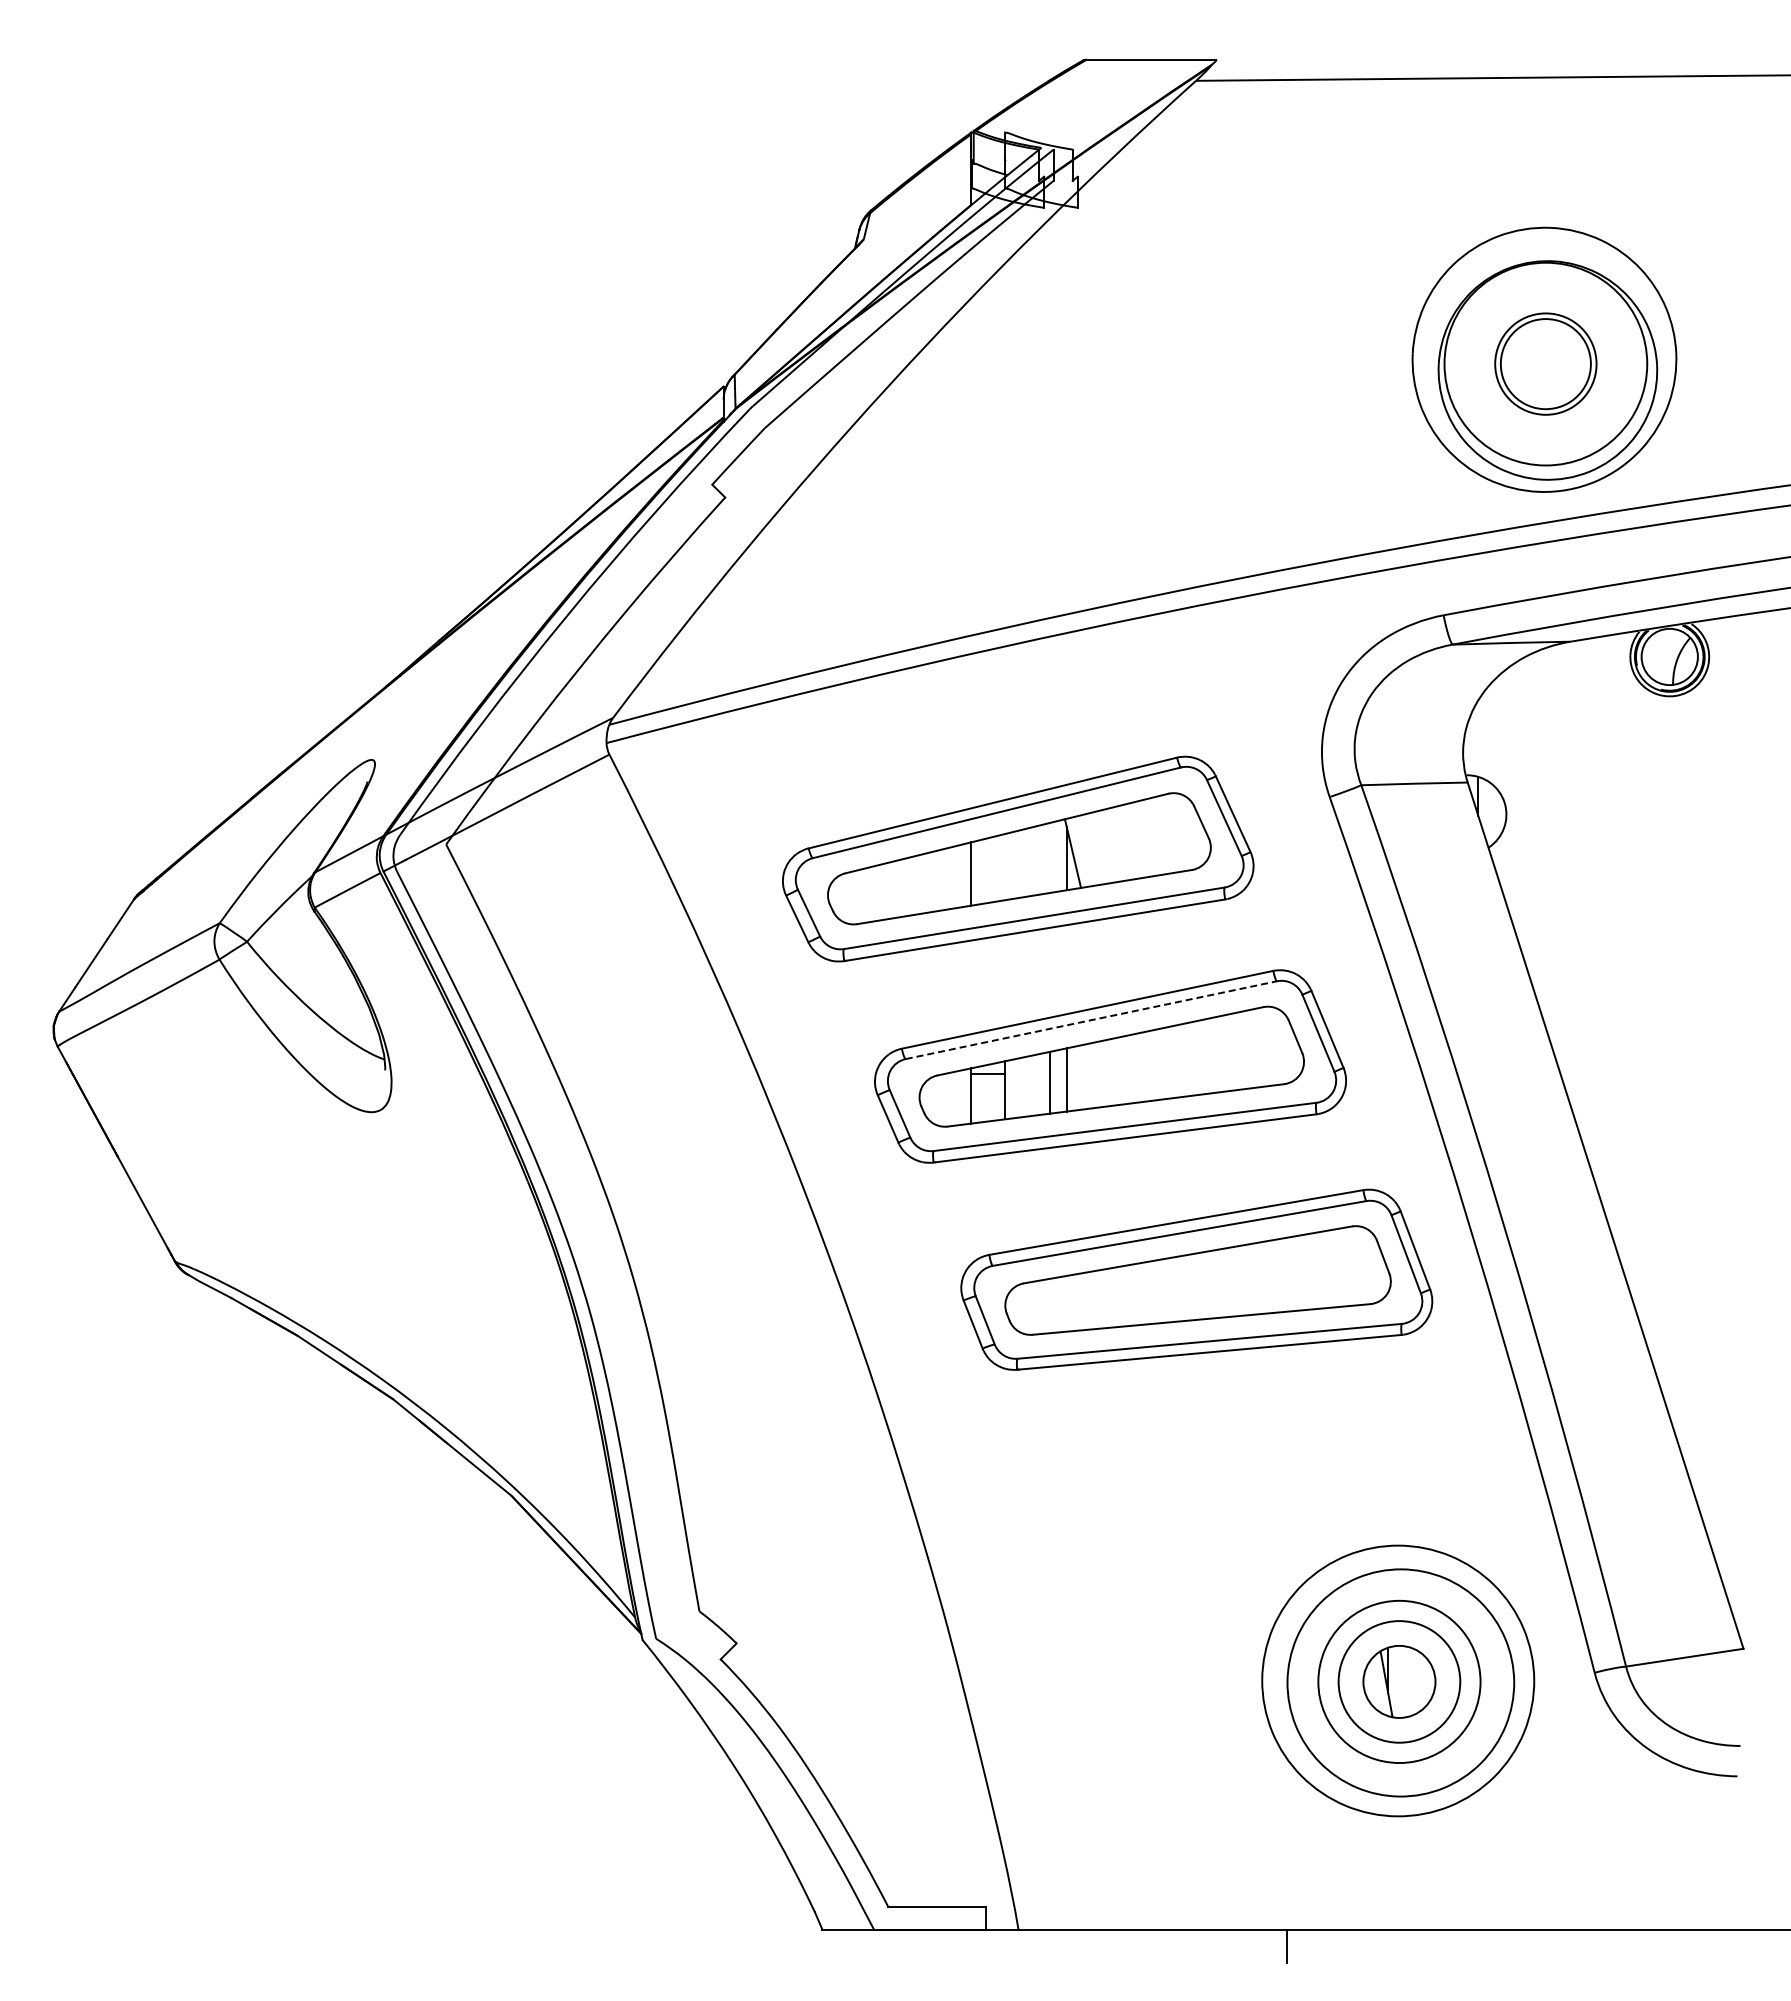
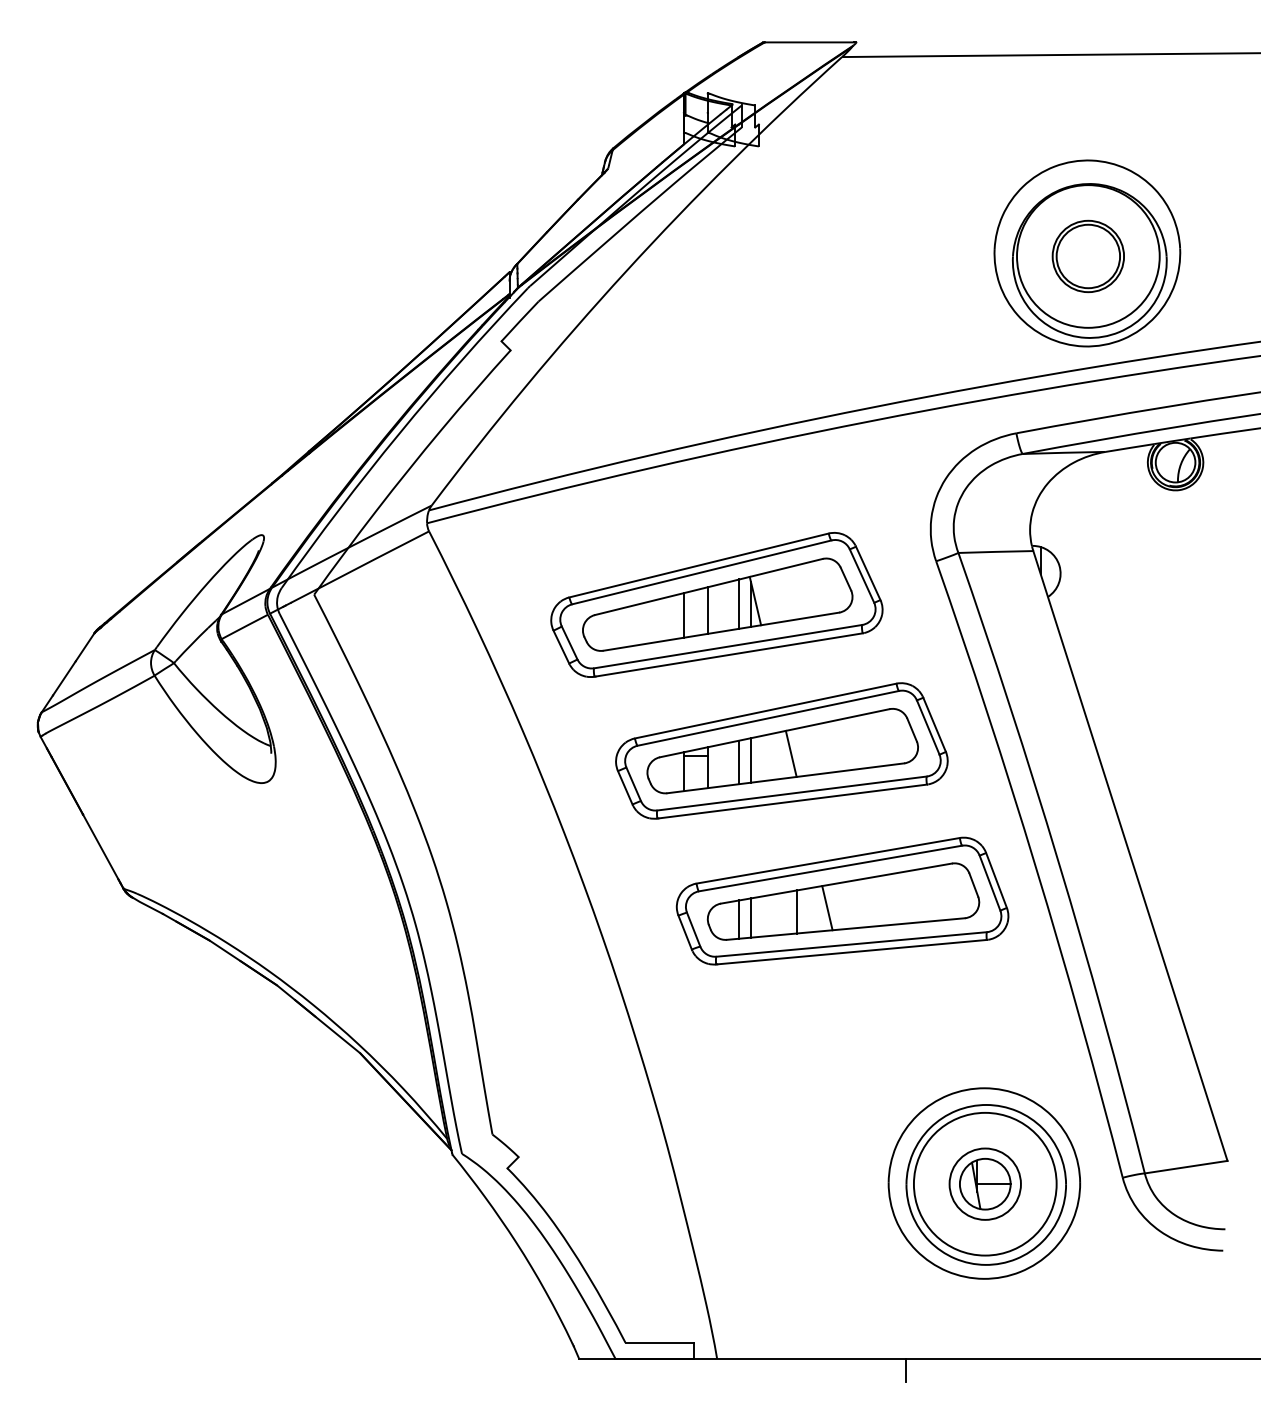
line: (1050, 857) -> (739, 603), added
line: (1005, 866) -> (707, 610), added
line: (1091, 1020) -> (768, 718), dashed -> solid
line: (1123, 1070) -> (791, 753), added
line: (1174, 1289) -> (826, 907), added
line: (1131, 1294) -> (796, 911), added
line: (1066, 1303) -> (750, 917), added
line: (1050, 1305) -> (739, 919), added
circle: (1399, 1681) -> (985, 1183), size x0.62
circle: (1399, 1681) -> (985, 1183), size x1.67
line: (1411, 1681) -> (993, 1183), added

